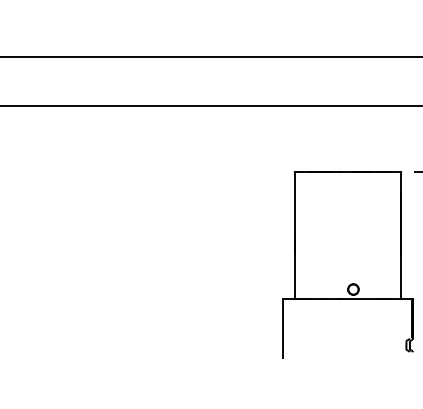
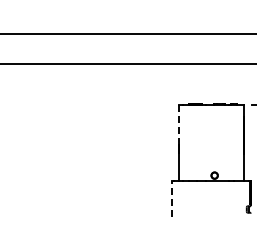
line: (295, 206) -> (179, 125), solid -> dashed
line: (283, 328) -> (172, 199), solid -> dashed

